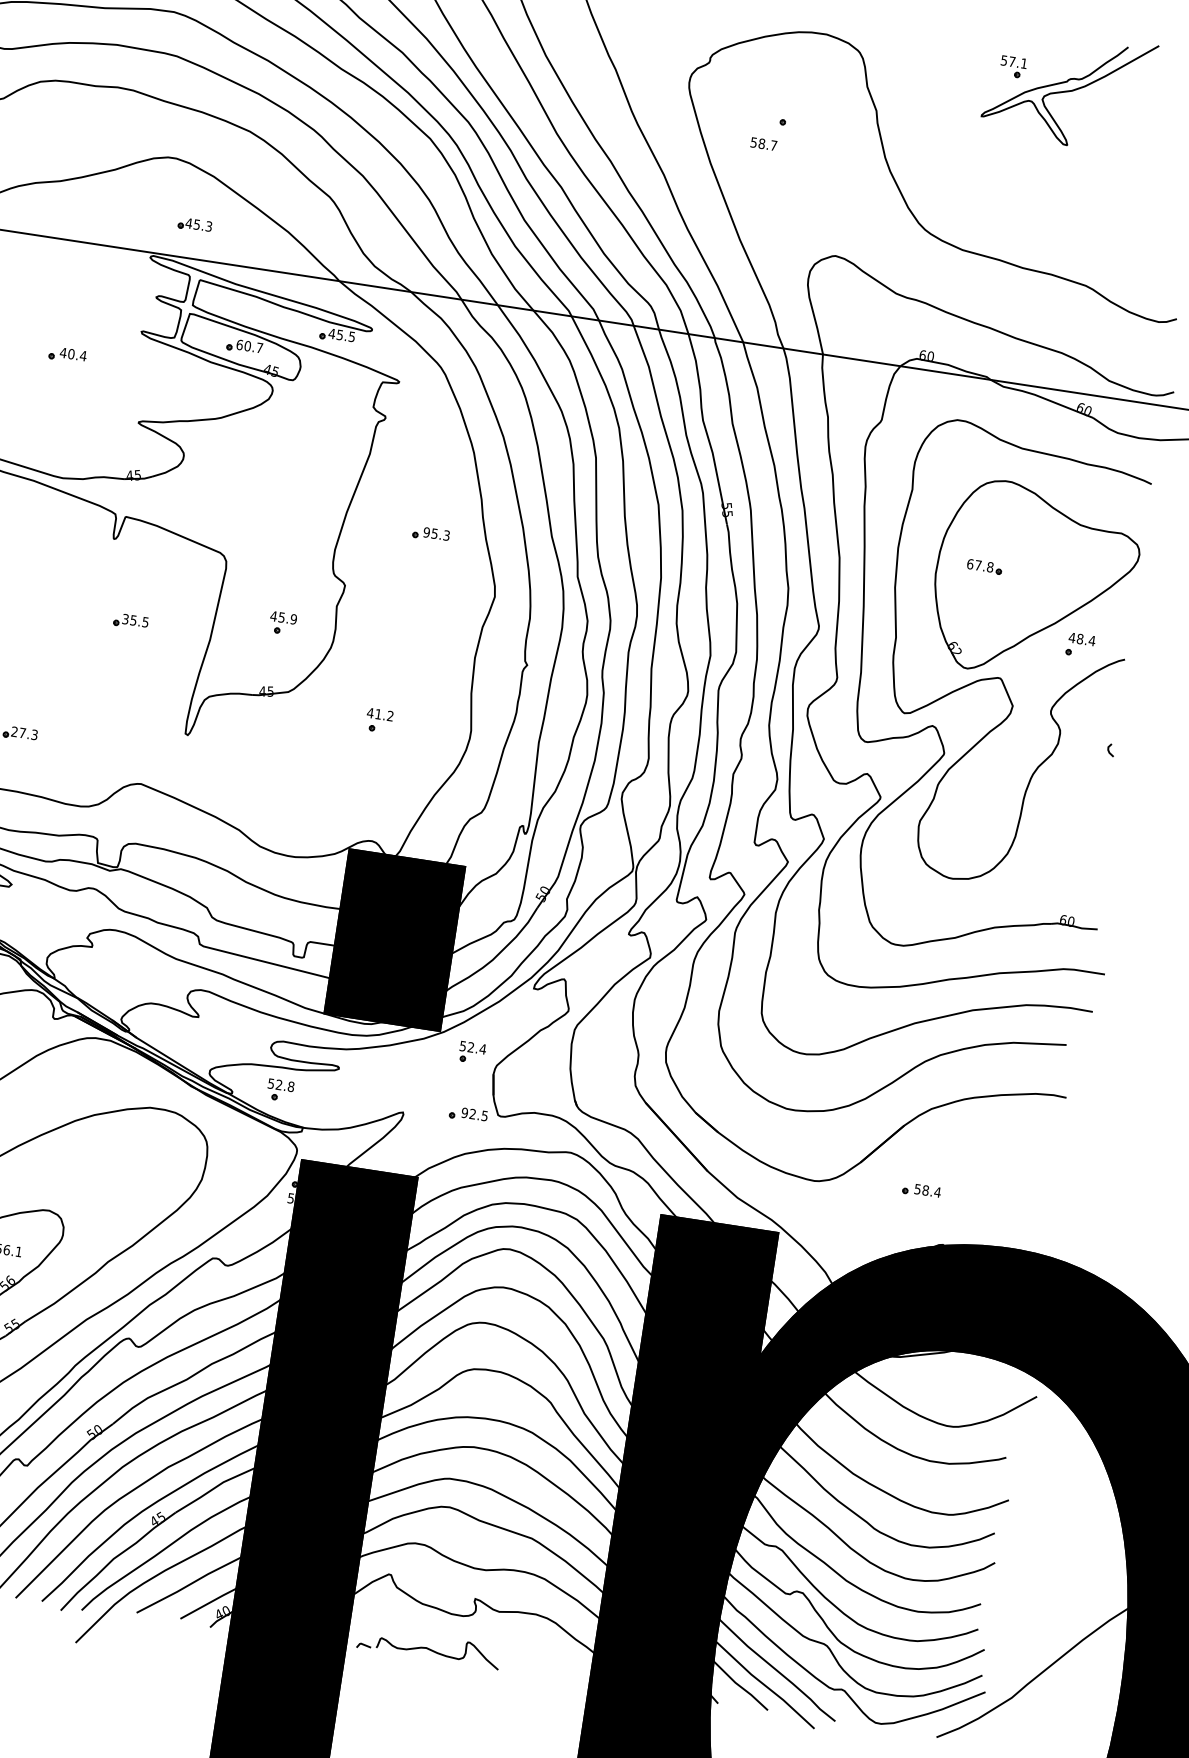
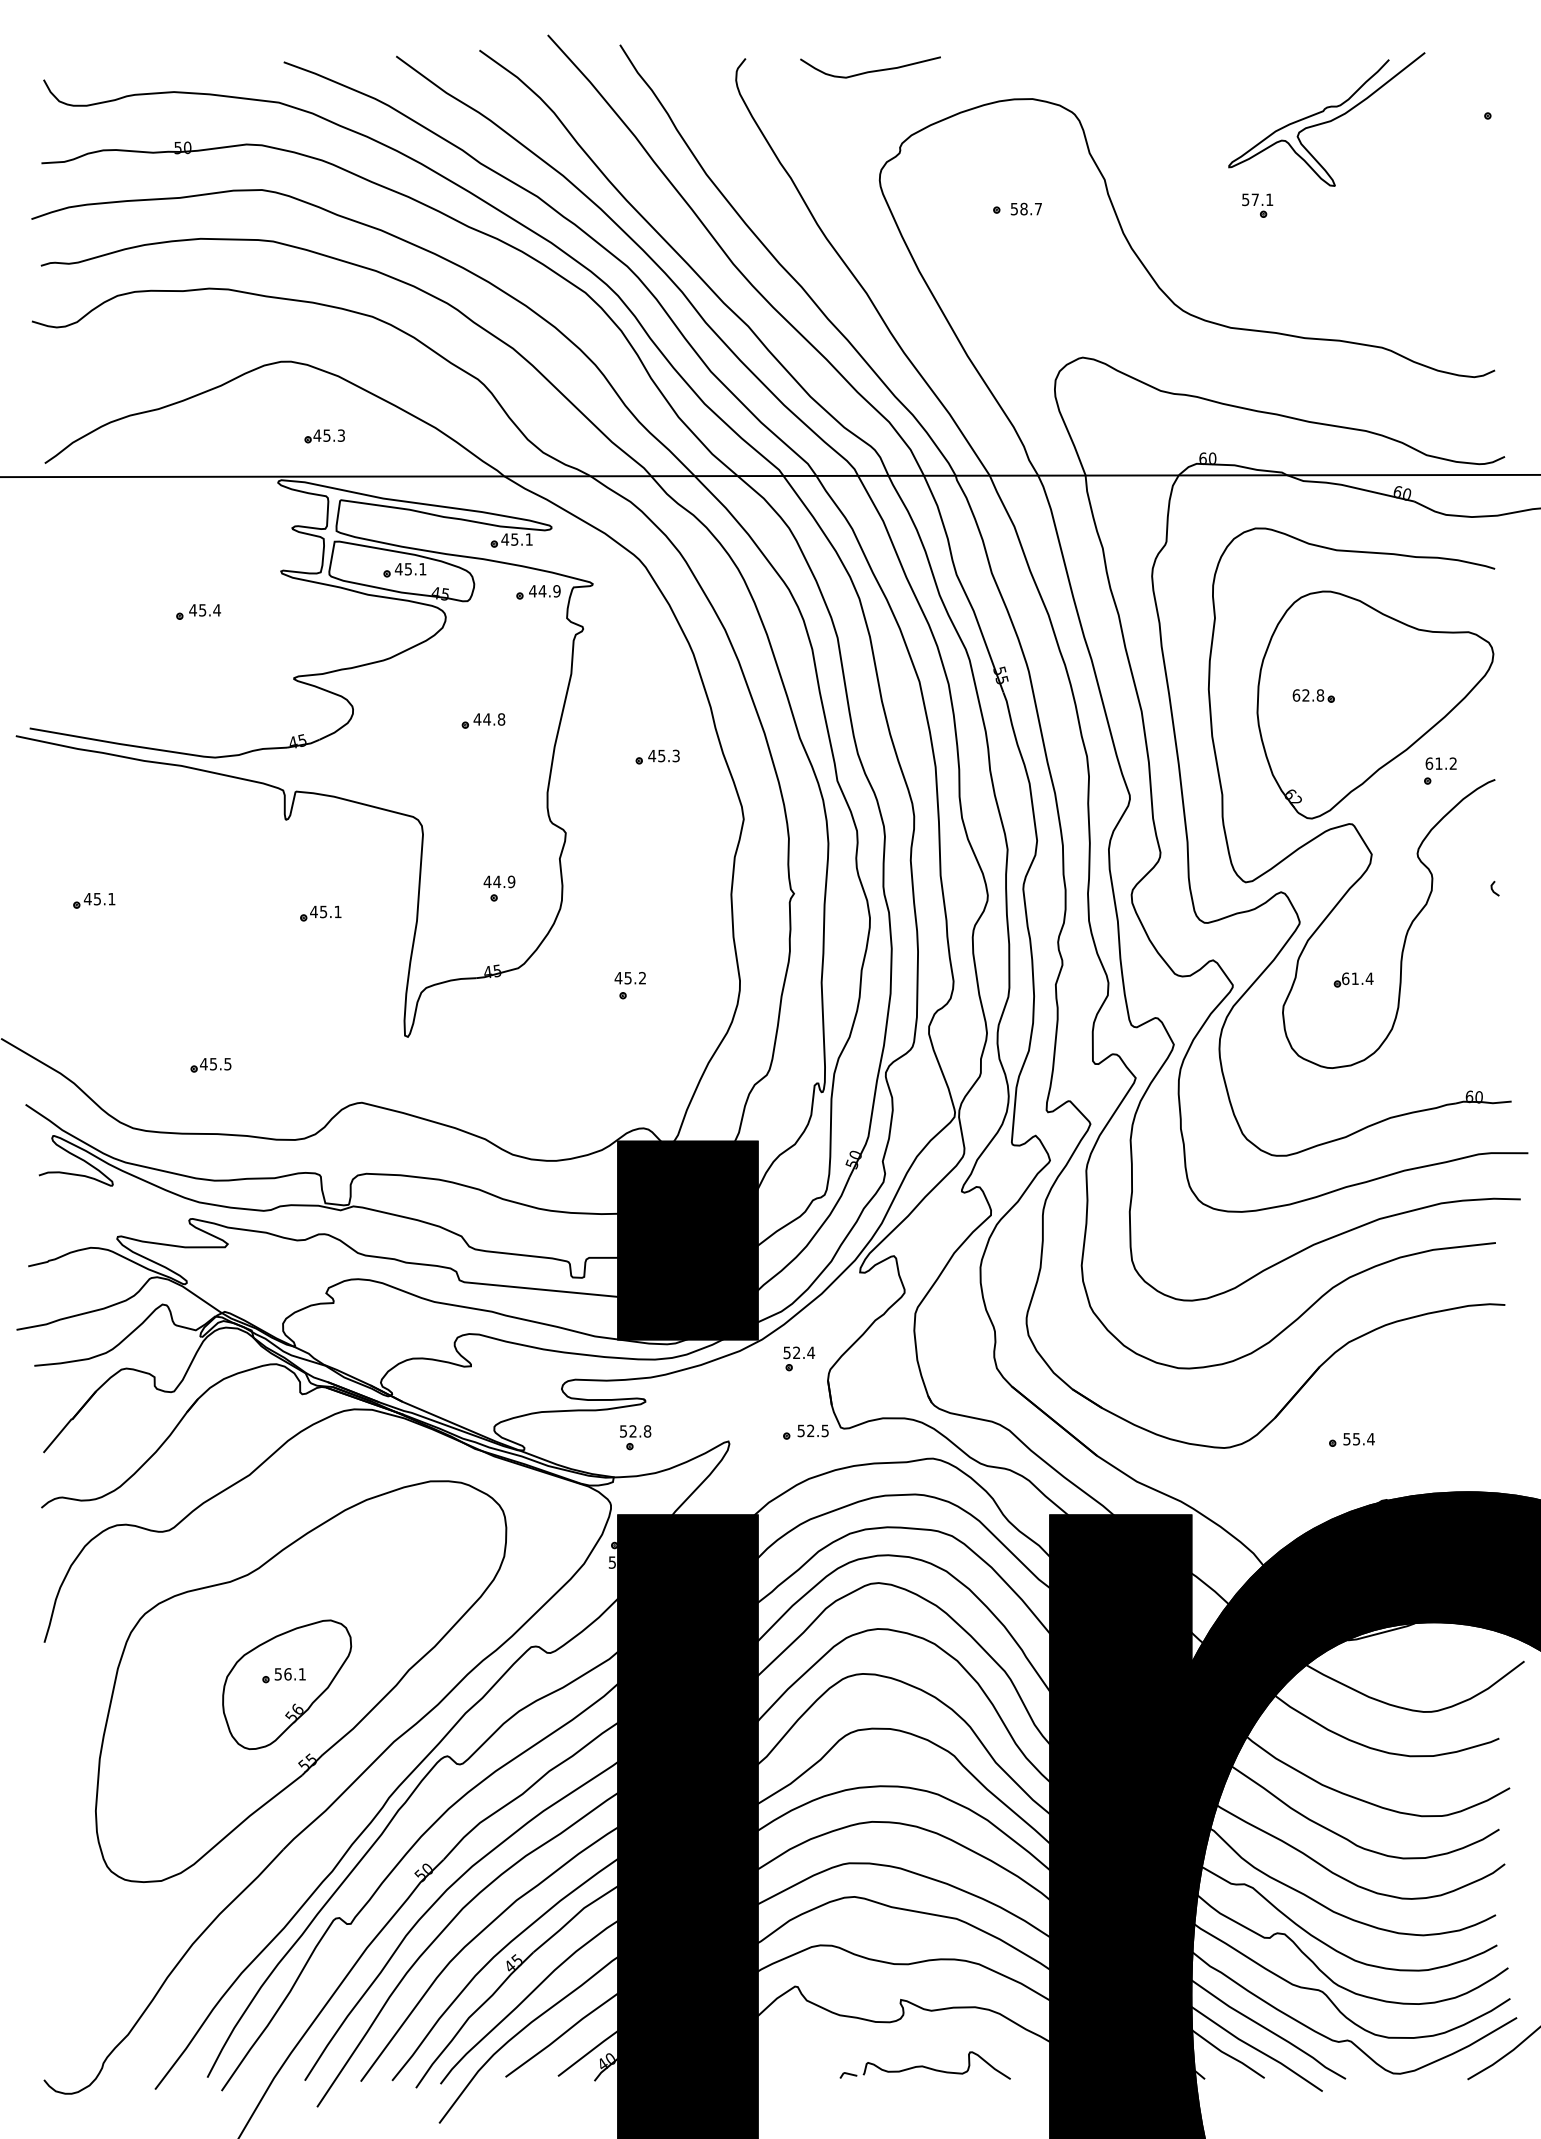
part: (1013, 66) -> (1257, 205), moved
text: (763, 143) -> (1025, 208), moved
text: (351, 336) -> (528, 539), 45.5 -> 45.1
text: (249, 346) -> (410, 569), 60.7 -> 45.1
text: (71, 354) -> (202, 610), 40.4 -> 45.4
part: (352, 382) -> (538, 592), added
part: (290, 481) -> (483, 720), added
text: (427, 532) -> (652, 755), 95.3 -> 45.3
text: (977, 565) -> (1305, 695), 67.8 -> 62.8
text: (282, 617) -> (497, 881), 45.9 -> 44.9
text: (135, 620) -> (325, 911), 35.5 -> 45.1
text: (1082, 639) -> (1441, 763), 48.4 -> 61.2
text: (377, 714) -> (627, 978), 41.2 -> 45.2
text: (24, 732) -> (215, 1063), 27.3 -> 45.5
part: (981, 807) -> (1353, 979), added
part: (280, 1090) -> (635, 1437), moved
text: (464, 1112) -> (800, 1430), 92.5 -> 52.5
text: (925, 1190) -> (1356, 1439), 58.4 -> 55.4
part: (428, 1647) -> (924, 2065), moved

